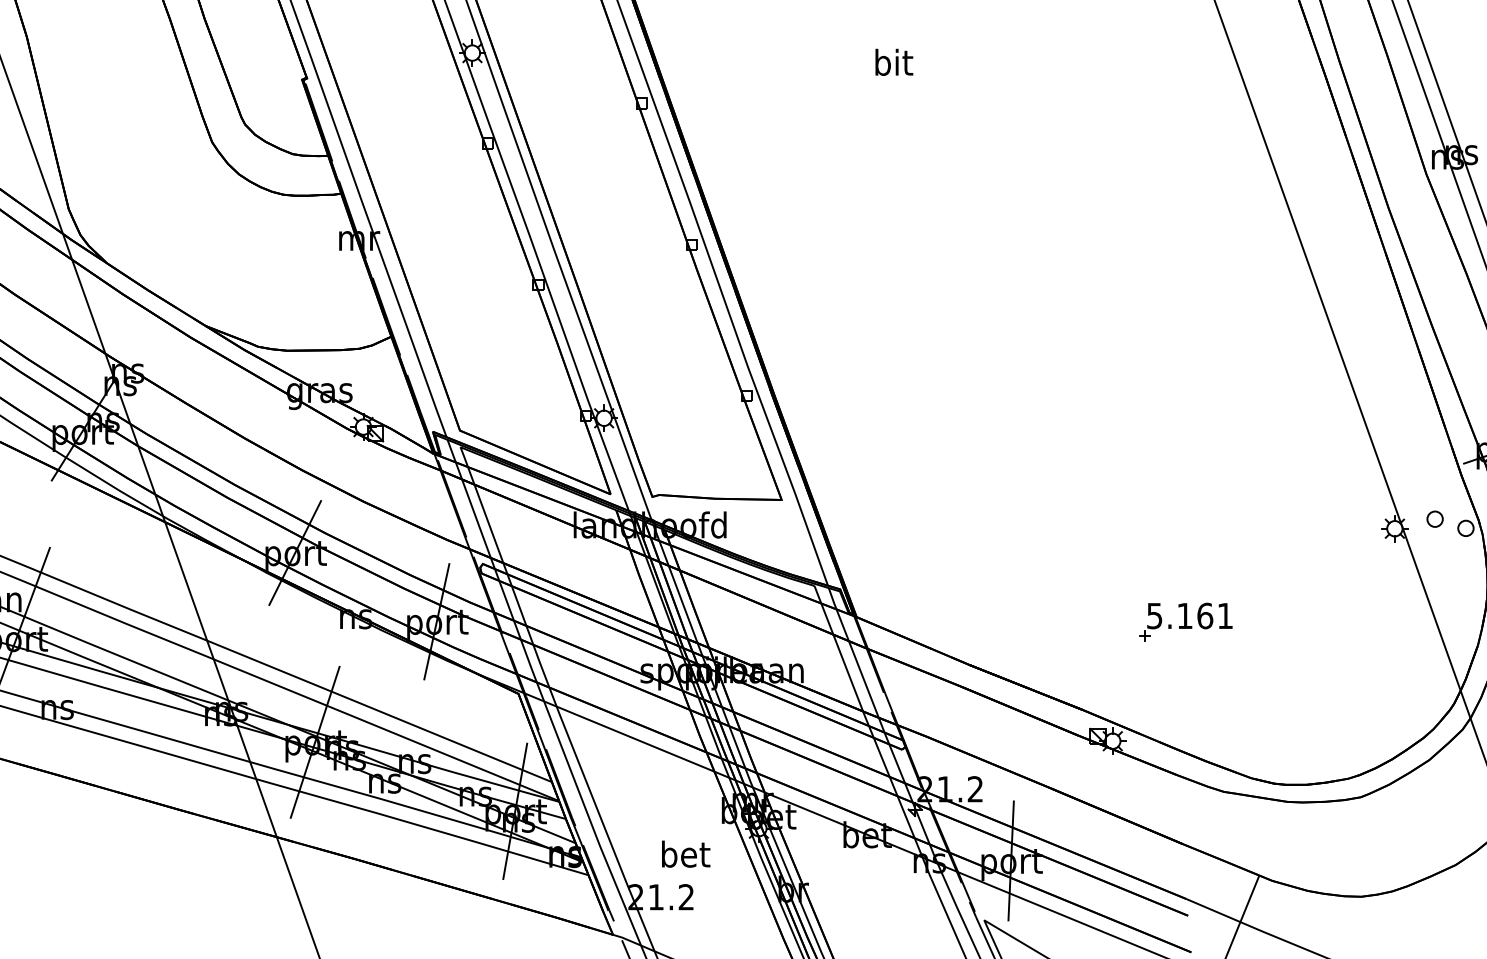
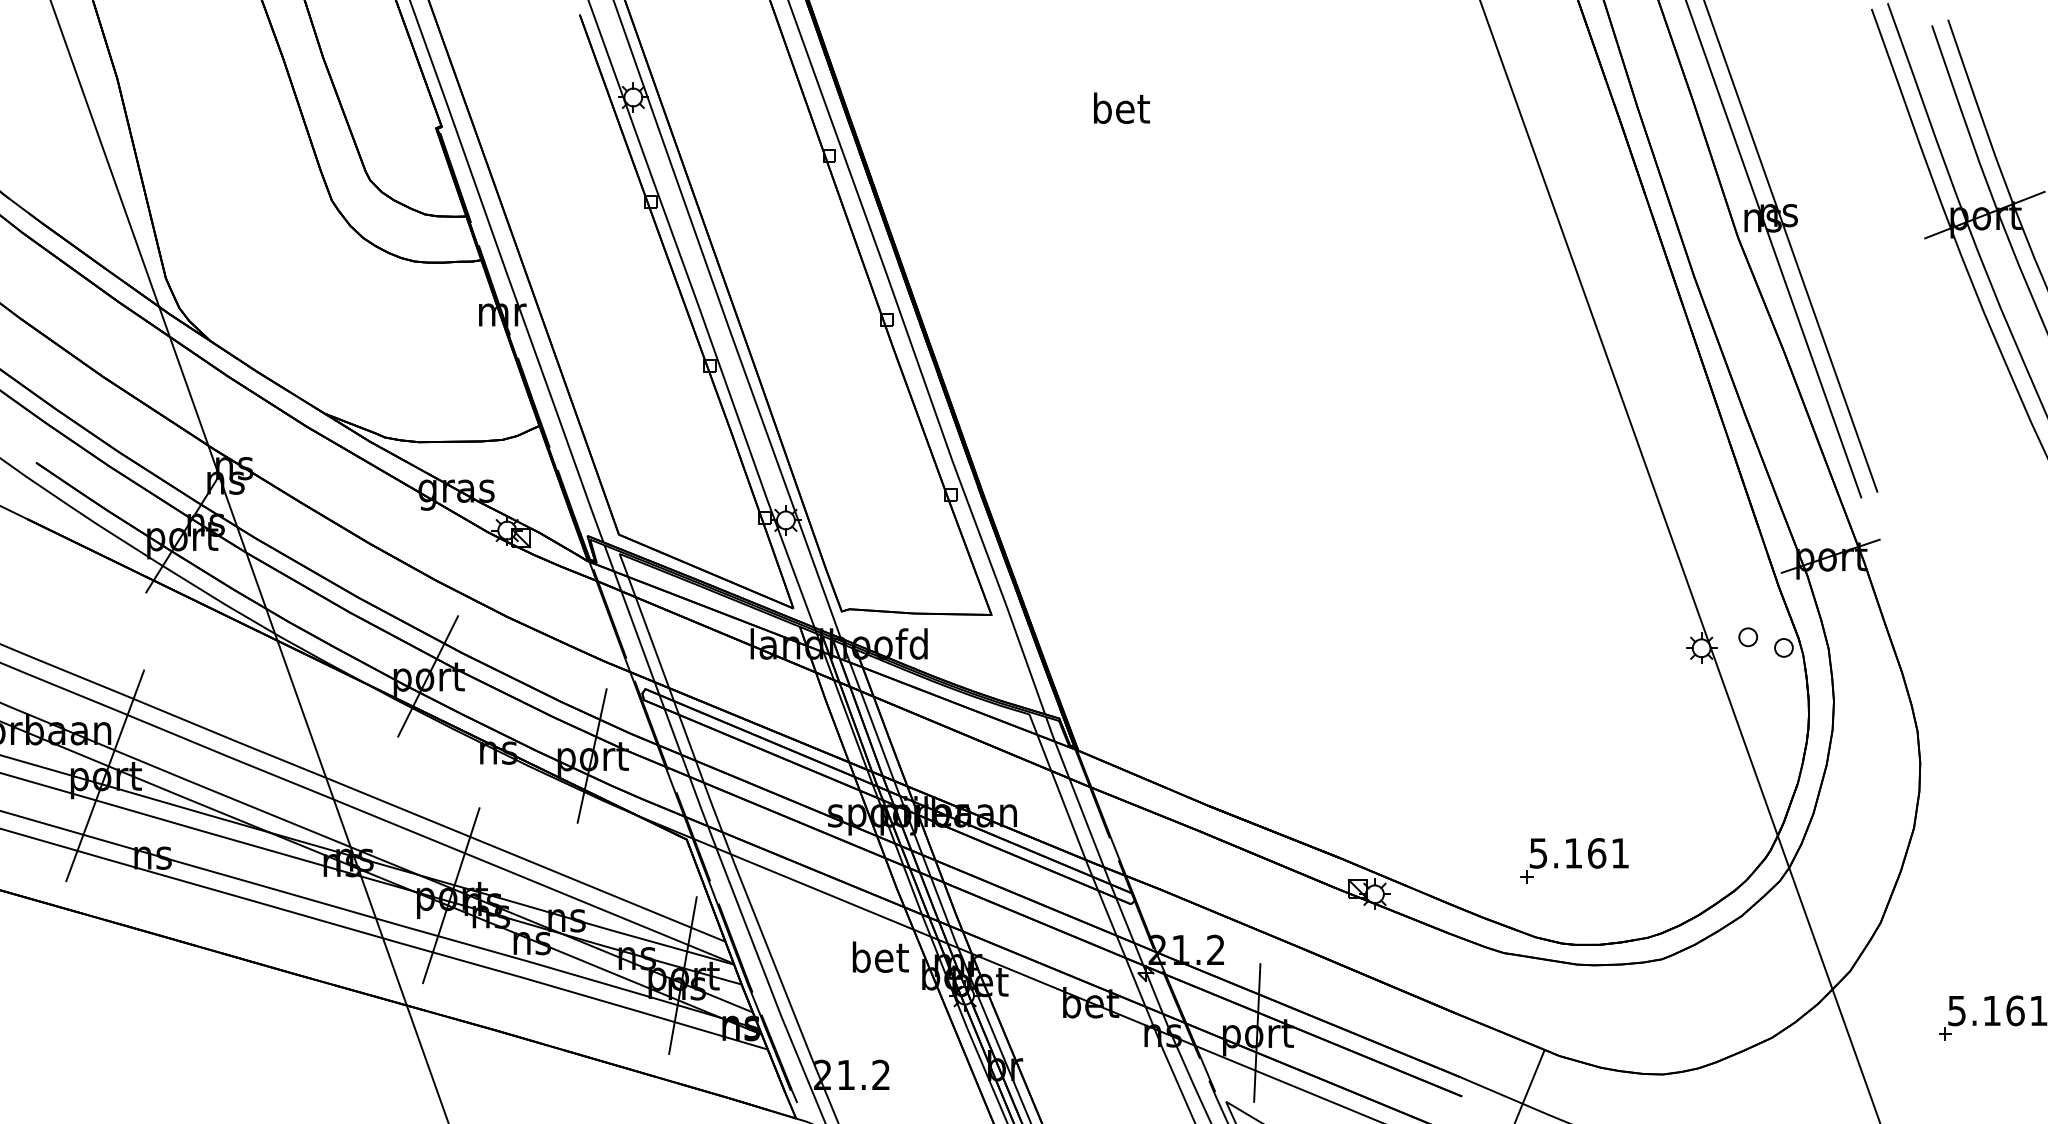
text: (894, 61) -> (1122, 107), bit -> bet
part: (1185, 622) -> (1574, 860), moved
text: (685, 853) -> (880, 956), moved

